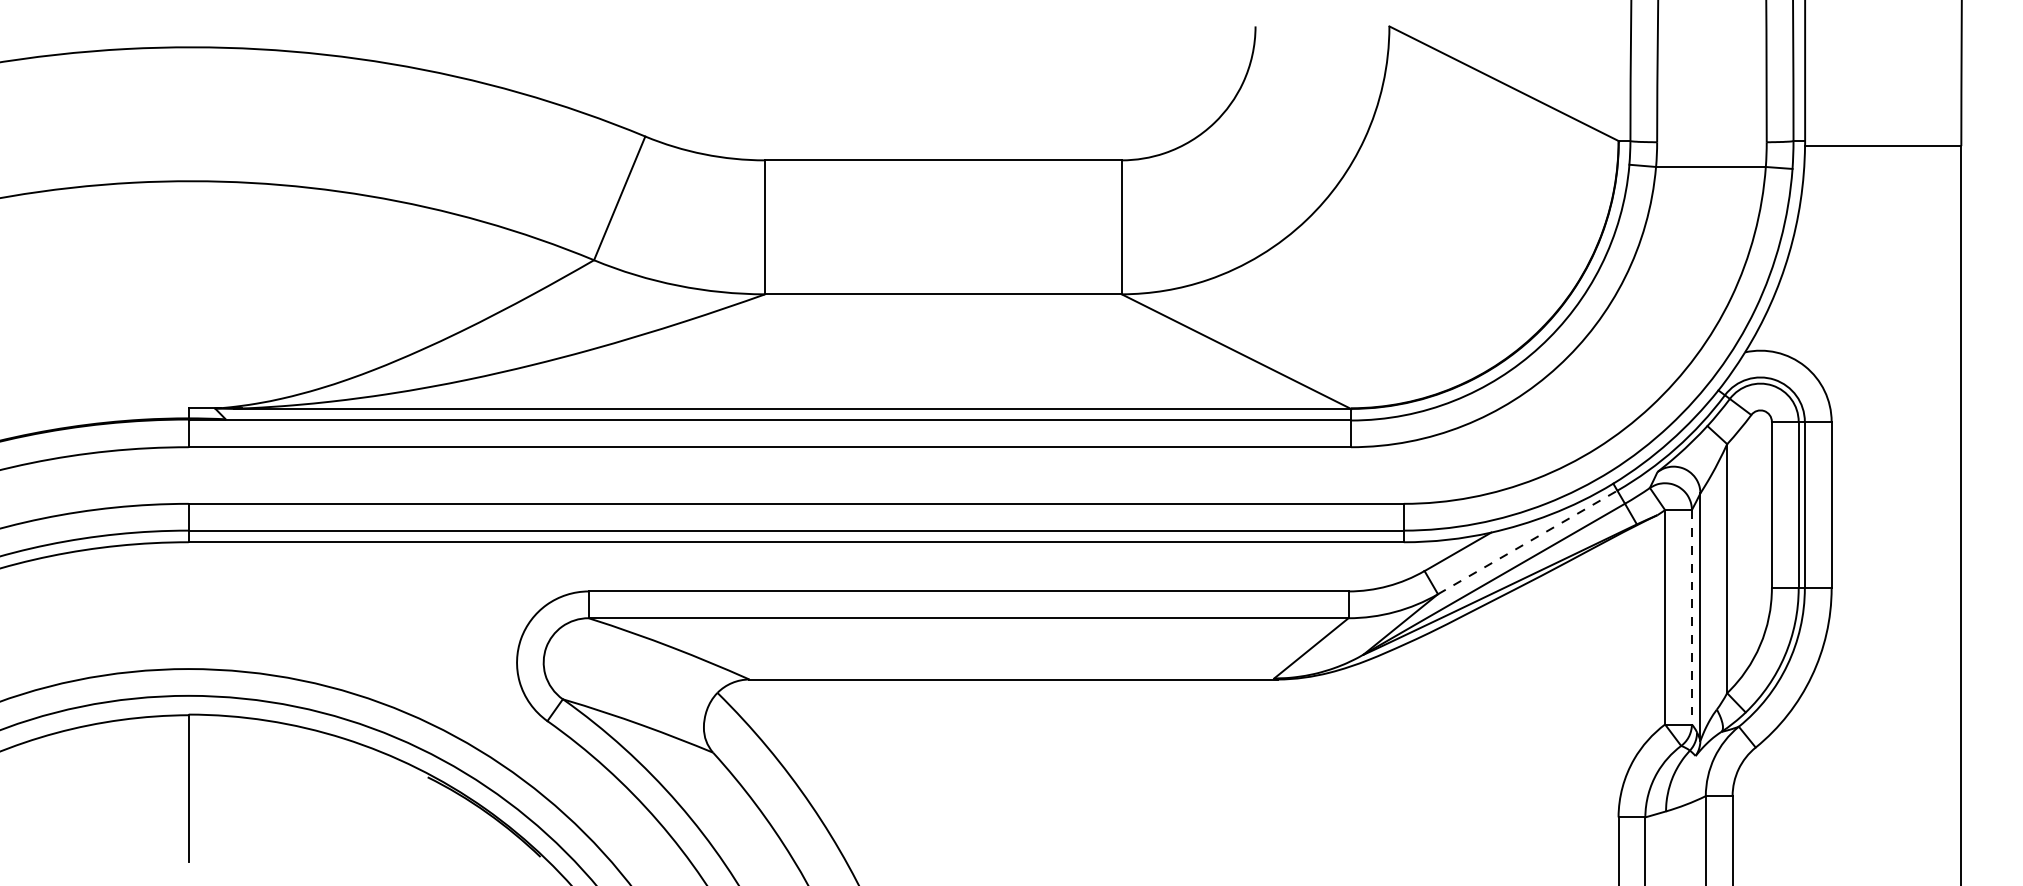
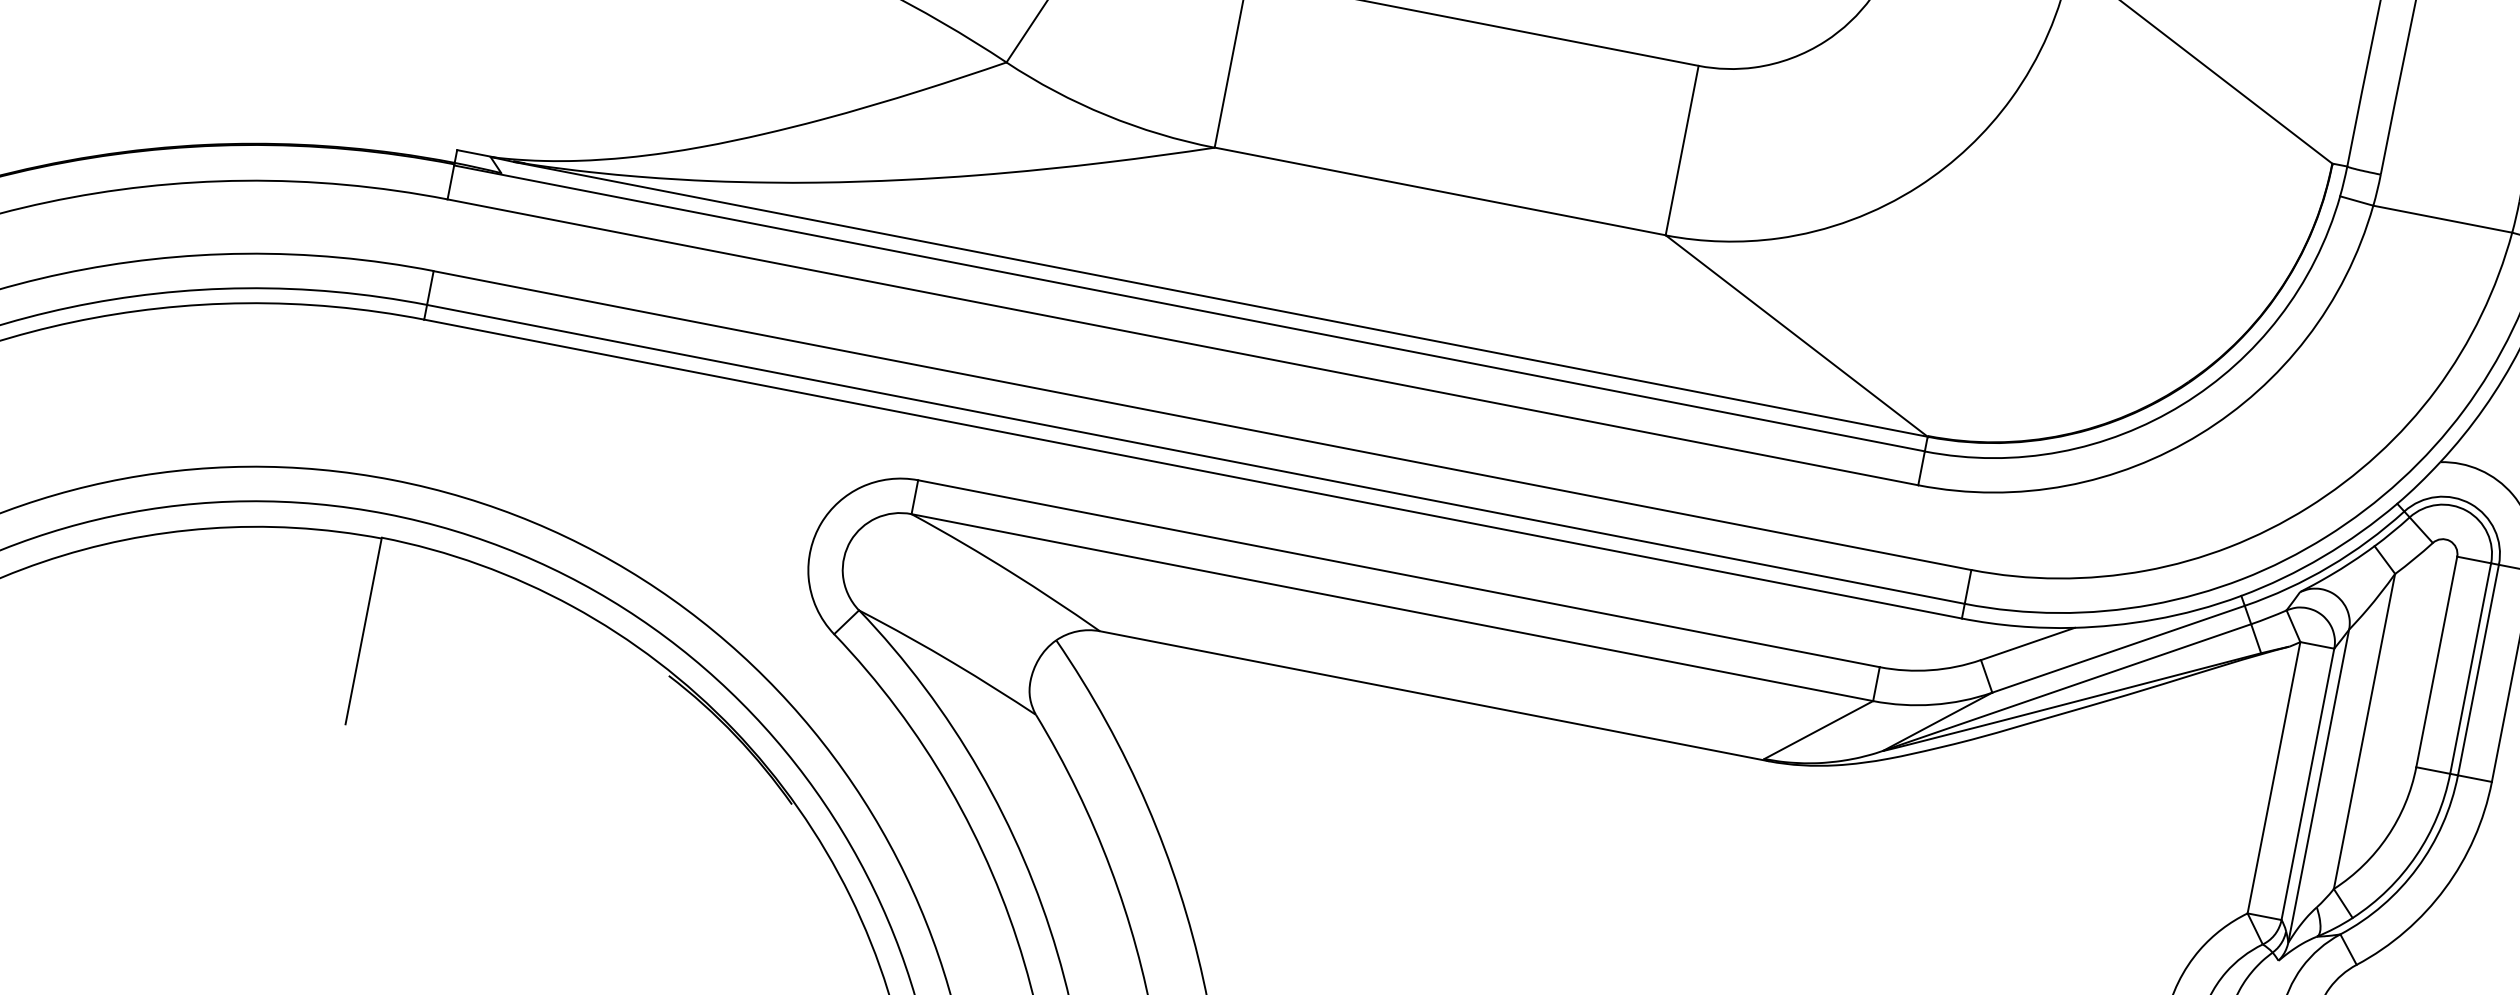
line: (1527, 542) -> (2118, 649), dashed -> solid
line: (1691, 617) -> (2307, 784), dashed -> solid

